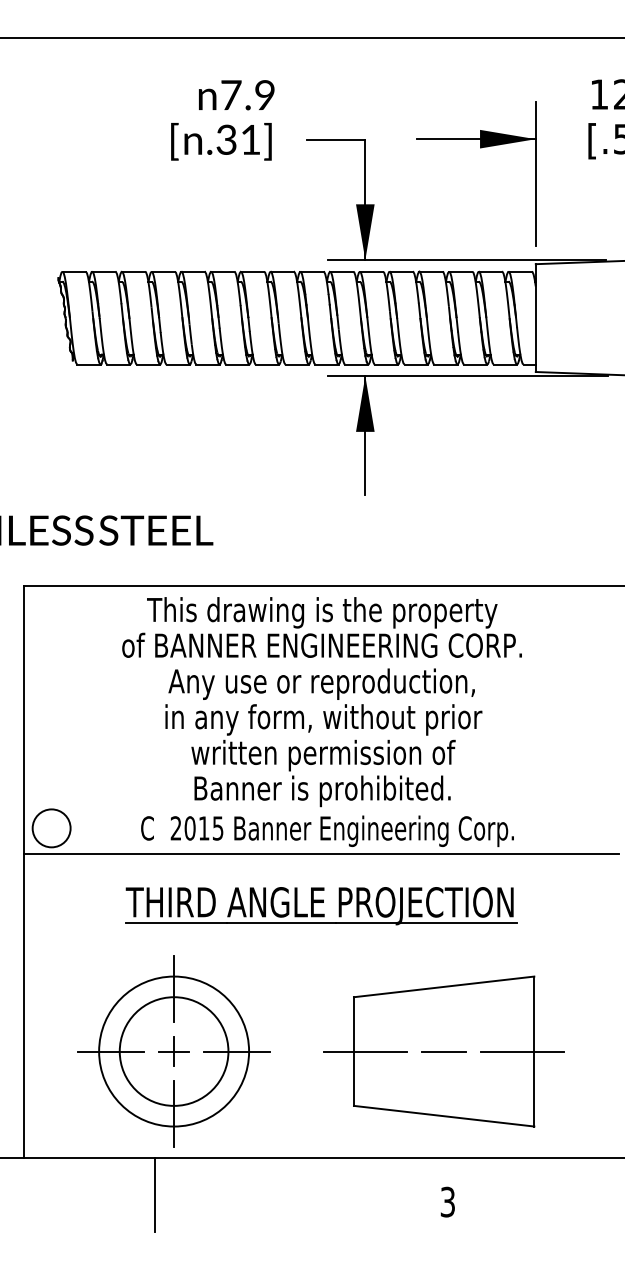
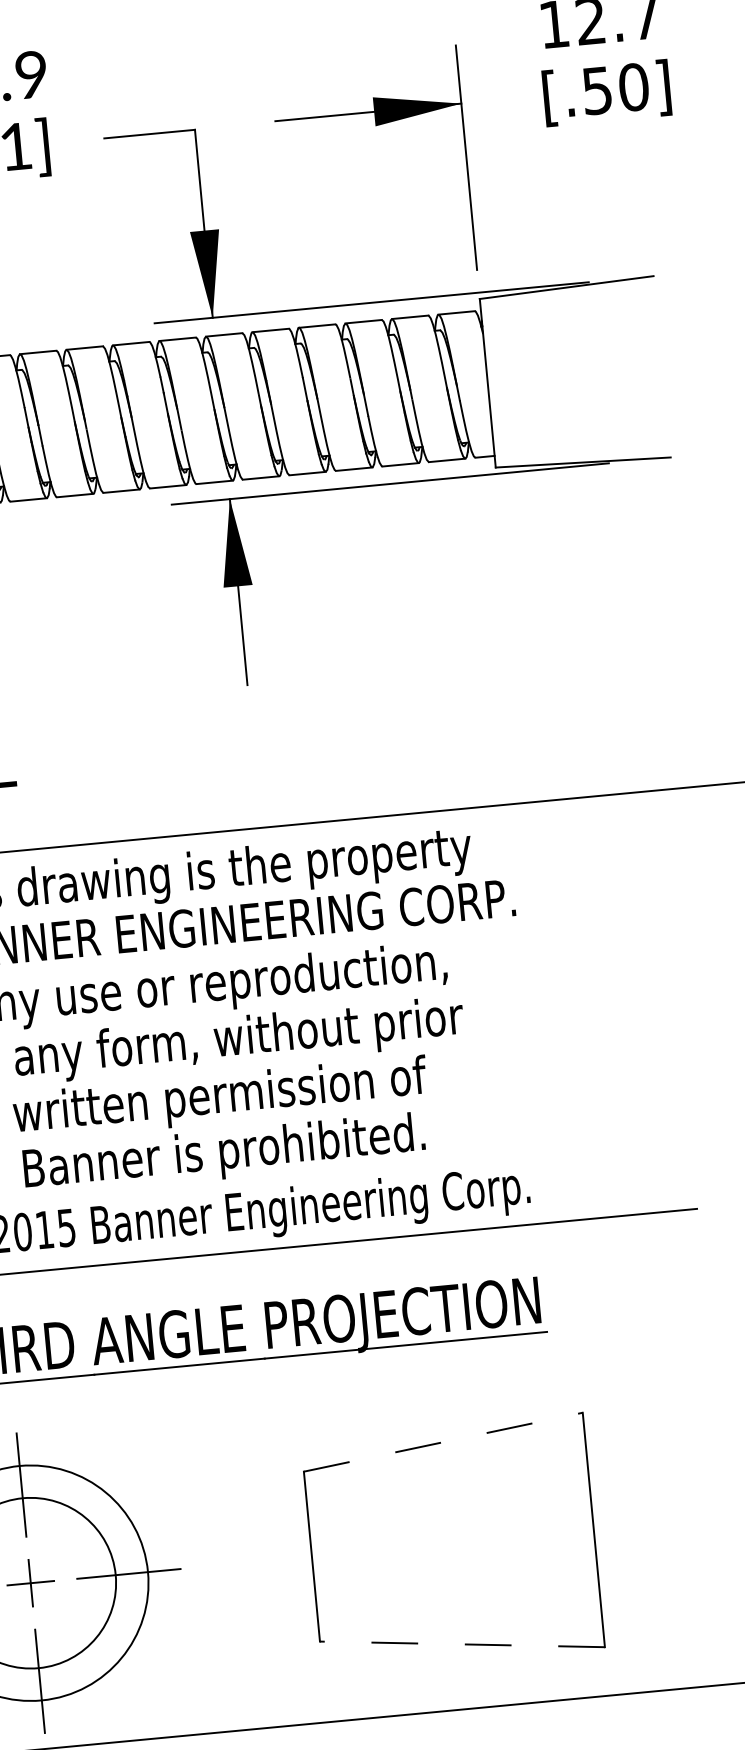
line: (444, 986) -> (443, 1441), solid -> dashed
line: (365, 1051) -> (329, 1554), removed
line: (443, 1051) -> (451, 1543), removed
line: (522, 1051) -> (575, 1531), removed
line: (444, 1116) -> (463, 1644), solid -> dashed

